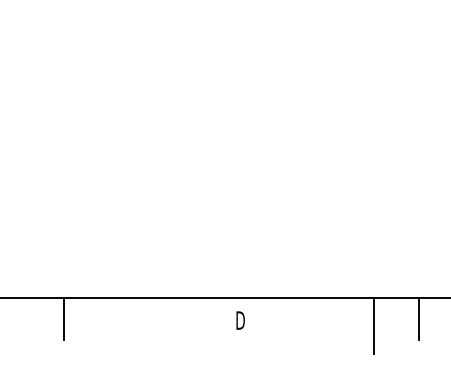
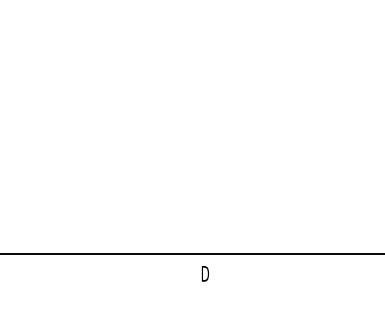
line: (63, 319) -> (54, 272), removed
line: (419, 319) -> (358, 272), removed
line: (374, 326) -> (319, 278), removed

